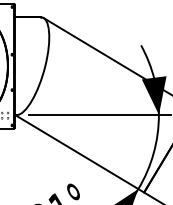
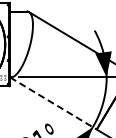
line: (79, 153) -> (53, 103), solid -> dashed

